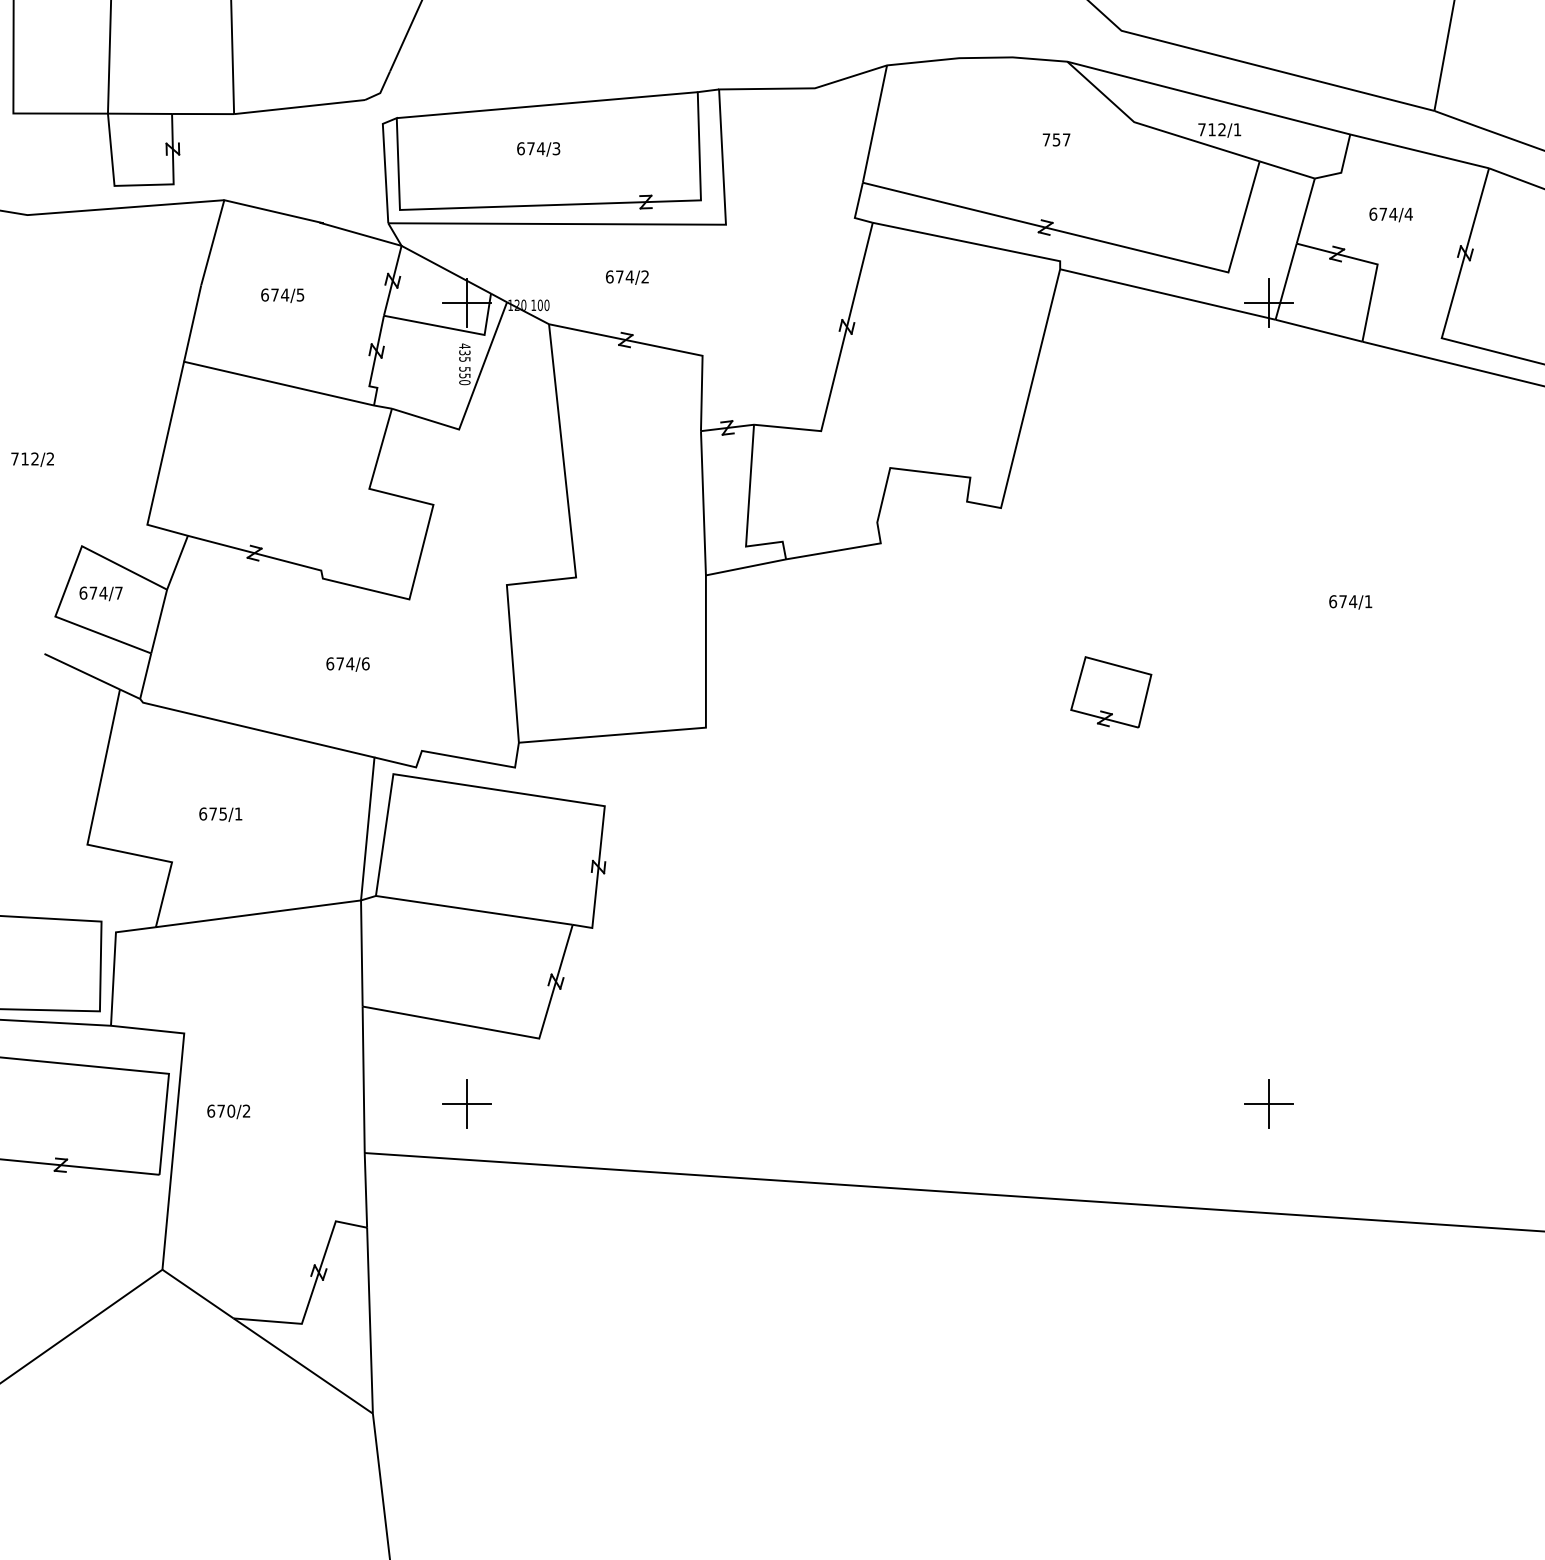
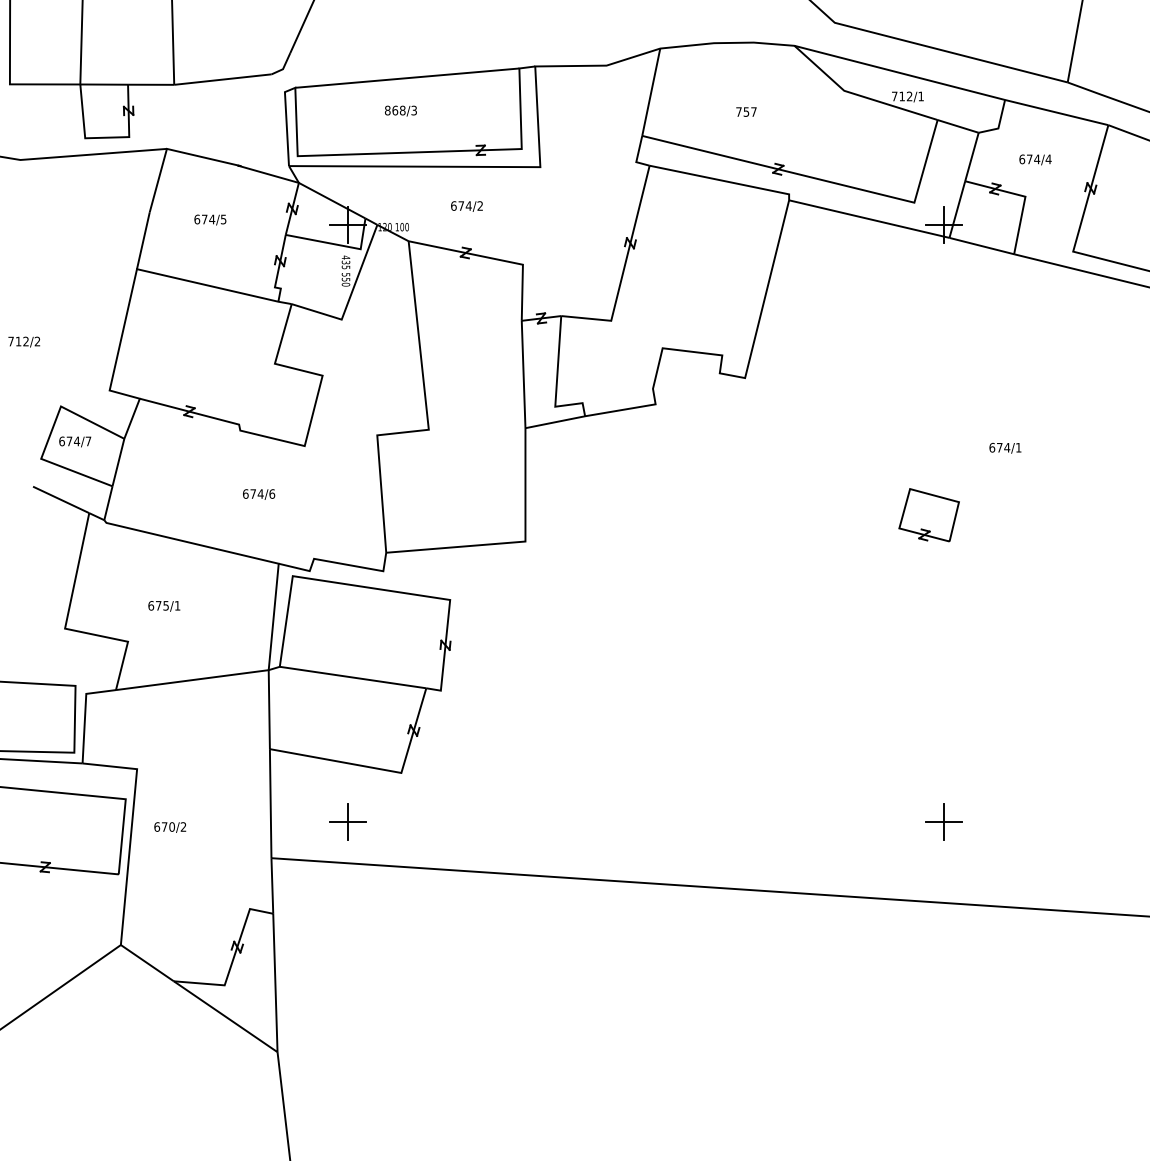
text: (1056, 139) -> (746, 111), moved
text: (530, 148) -> (394, 110), 674/3 -> 868/3
part: (1110, 692) -> (928, 515), moved

